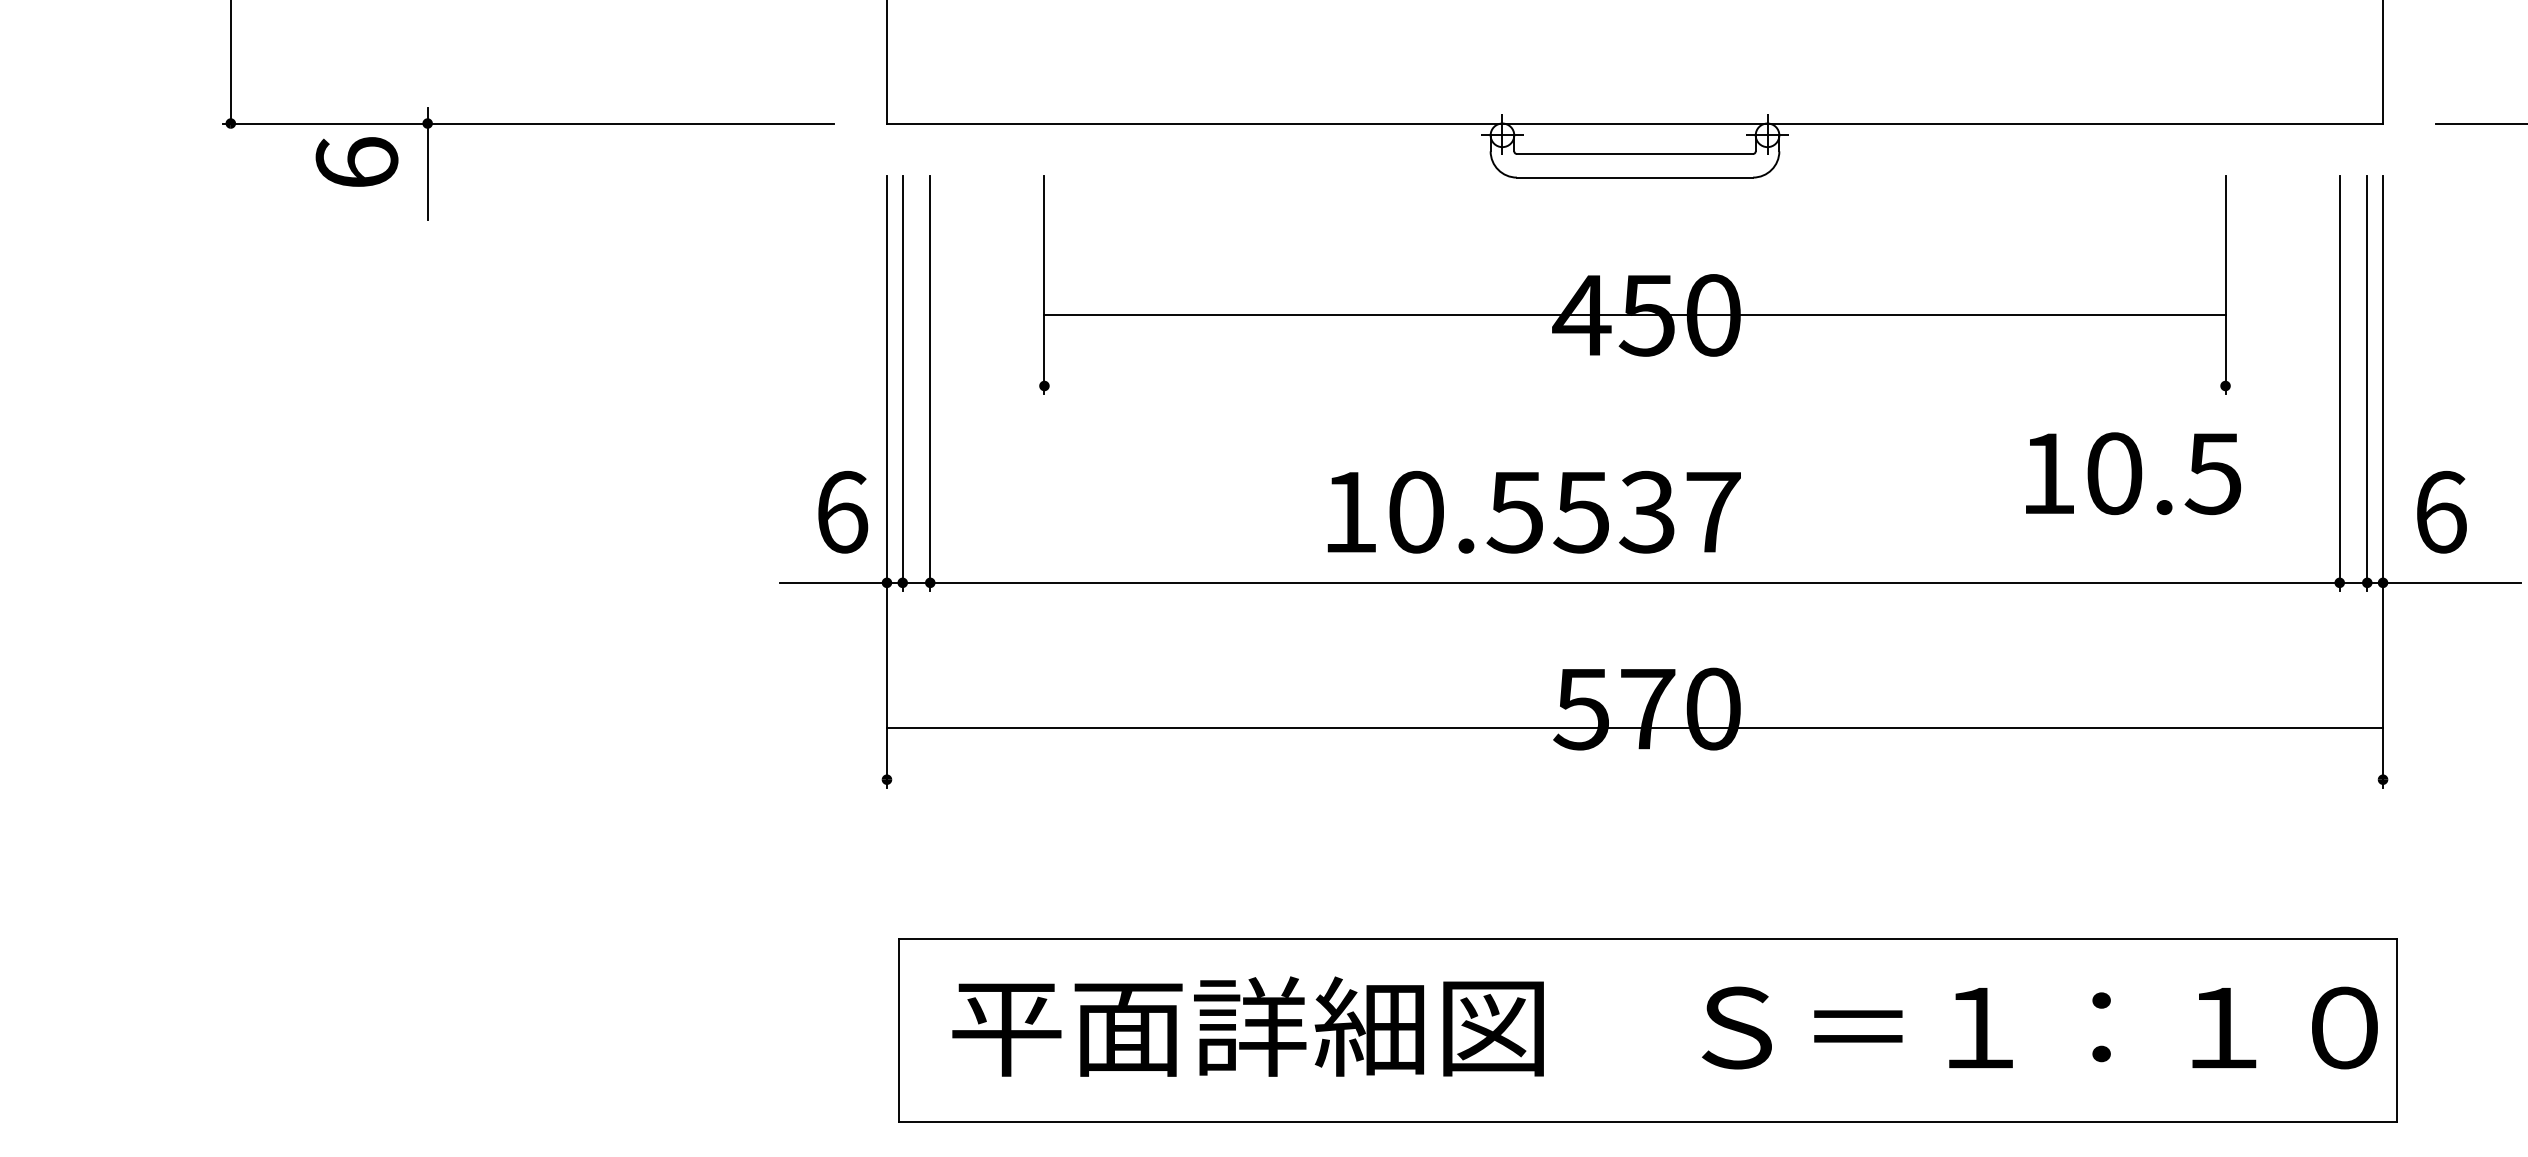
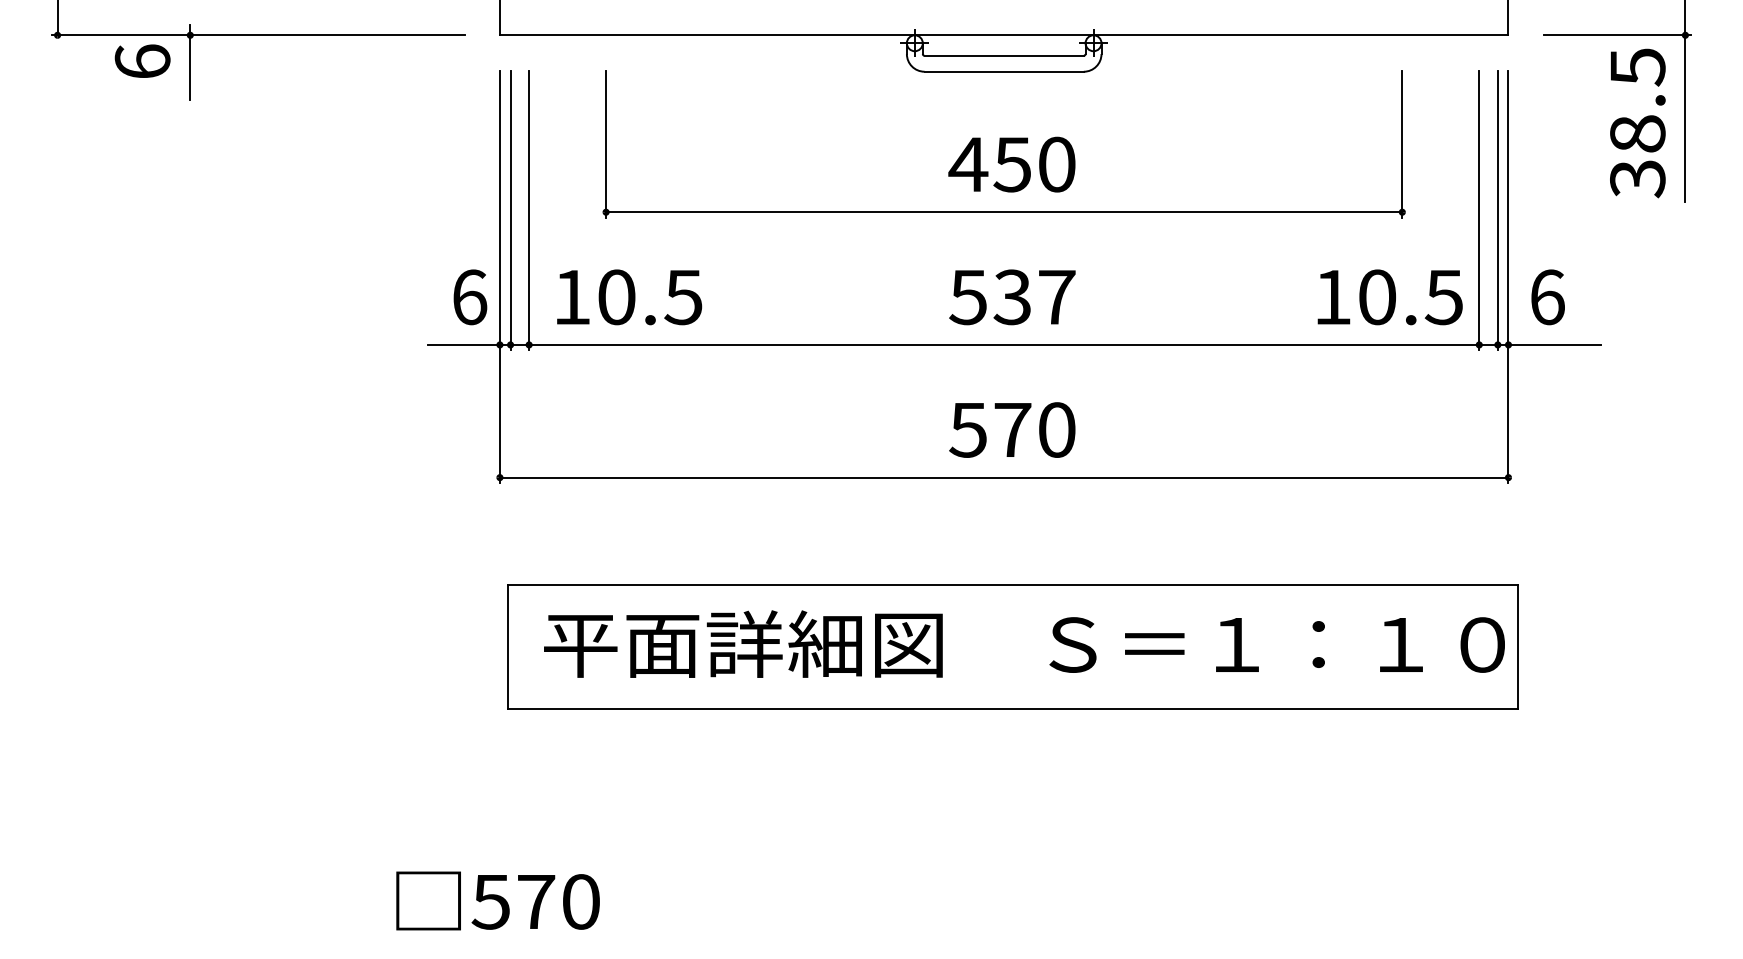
line: (1635, 315) -> (1004, 212), moved
text: (2132, 473) -> (1389, 297), moved
text: (1435, 512) -> (629, 297), moved
line: (1633, 727) -> (1003, 477), moved

